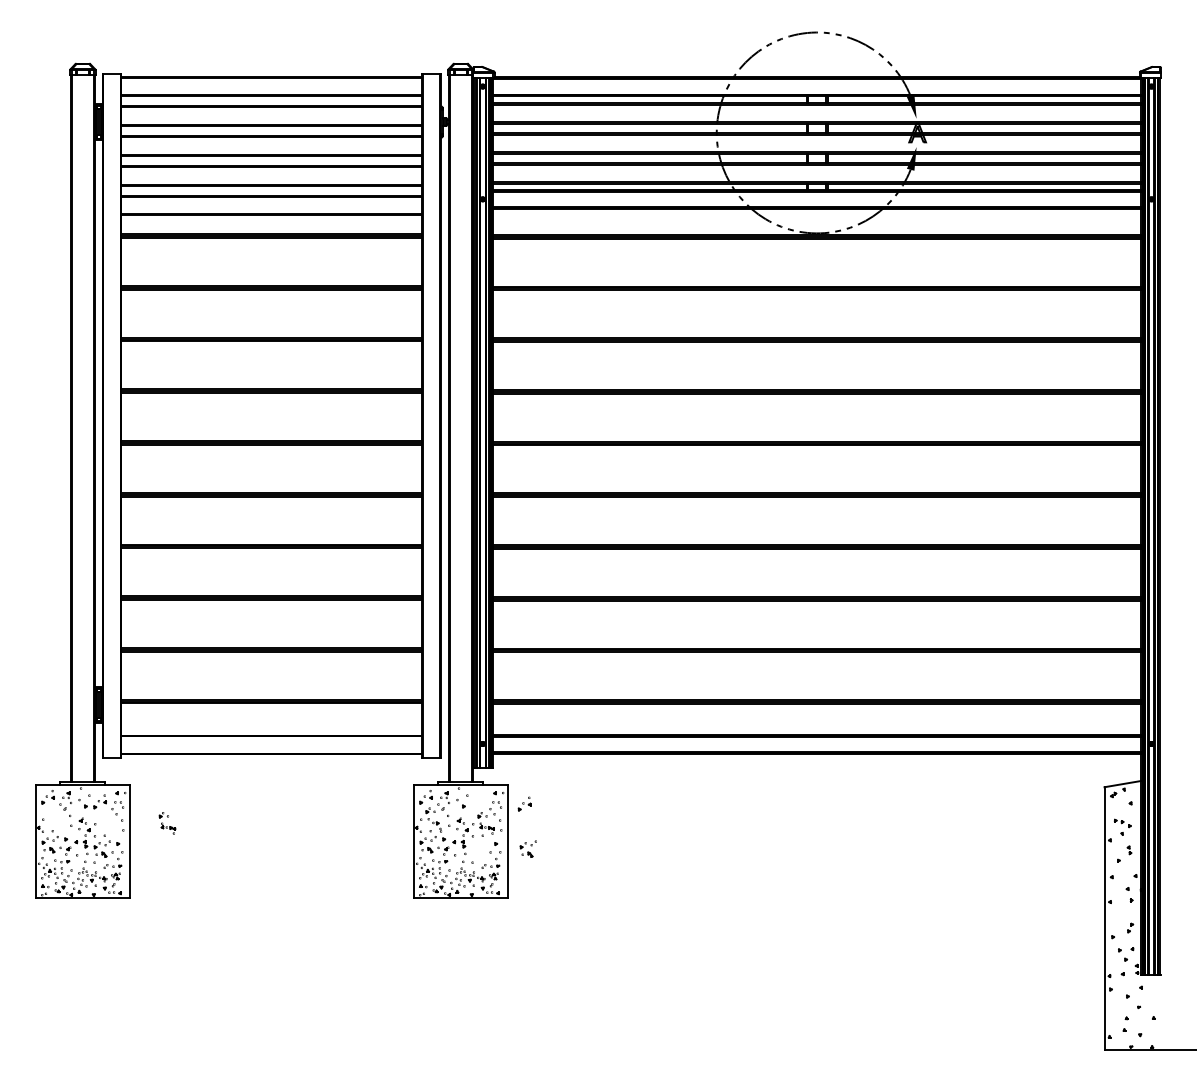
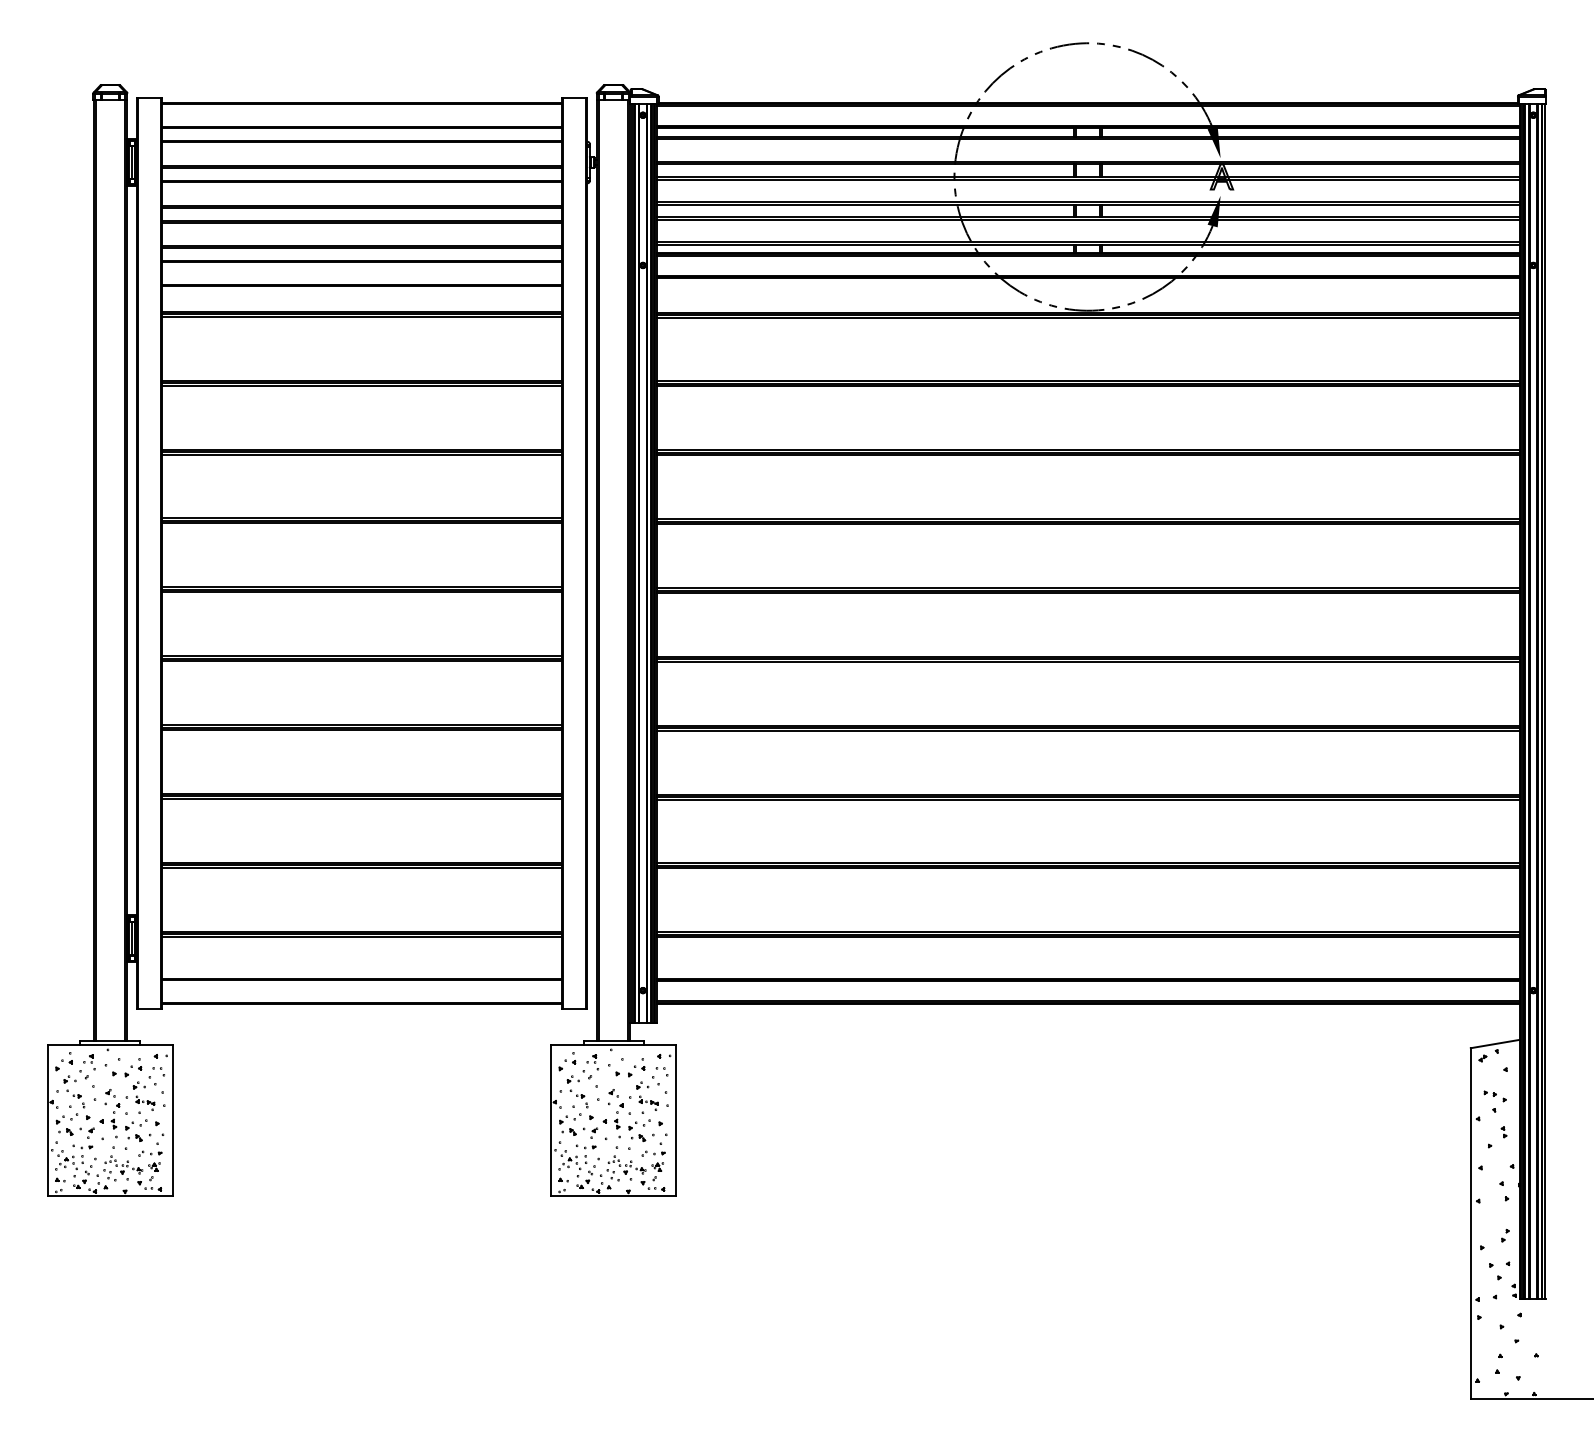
part: (524, 803) -> (636, 1067), moved
part: (55, 819) -> (74, 1091), added
part: (167, 822) -> (143, 1095), moved
part: (528, 849) -> (639, 1130), moved

